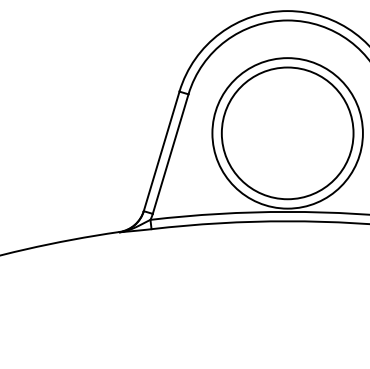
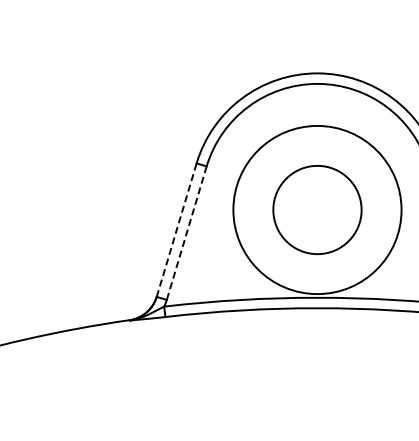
circle: (287, 132) -> (317, 209), size x0.6
line: (161, 151) -> (176, 230), solid -> dashed
line: (170, 154) -> (186, 233), solid -> dashed

